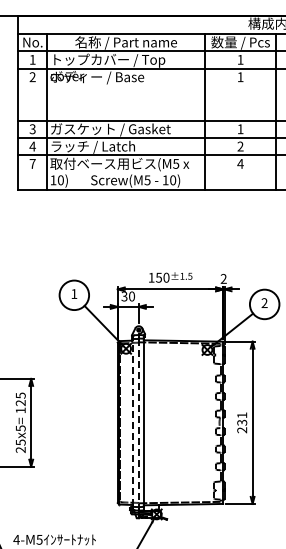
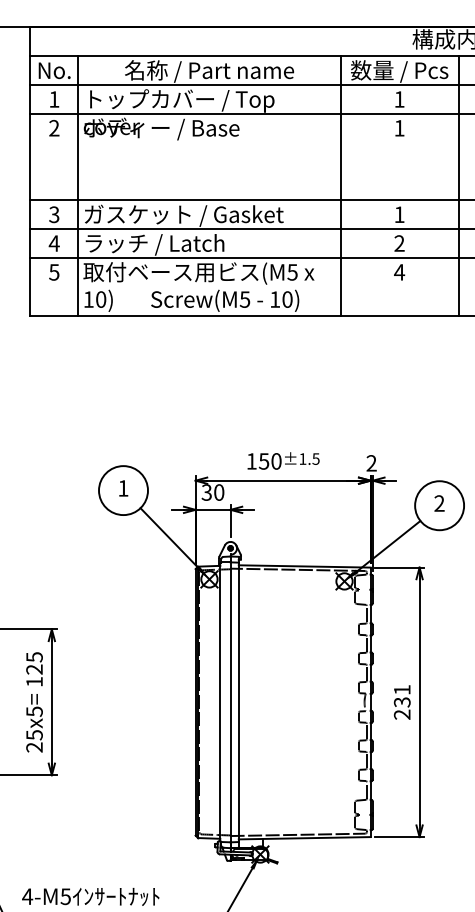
text: (32, 163) -> (53, 271), 7 -> 5
line: (132, 422) -> (220, 701), dashed -> solid
line: (138, 423) -> (230, 703), dashed -> solid

